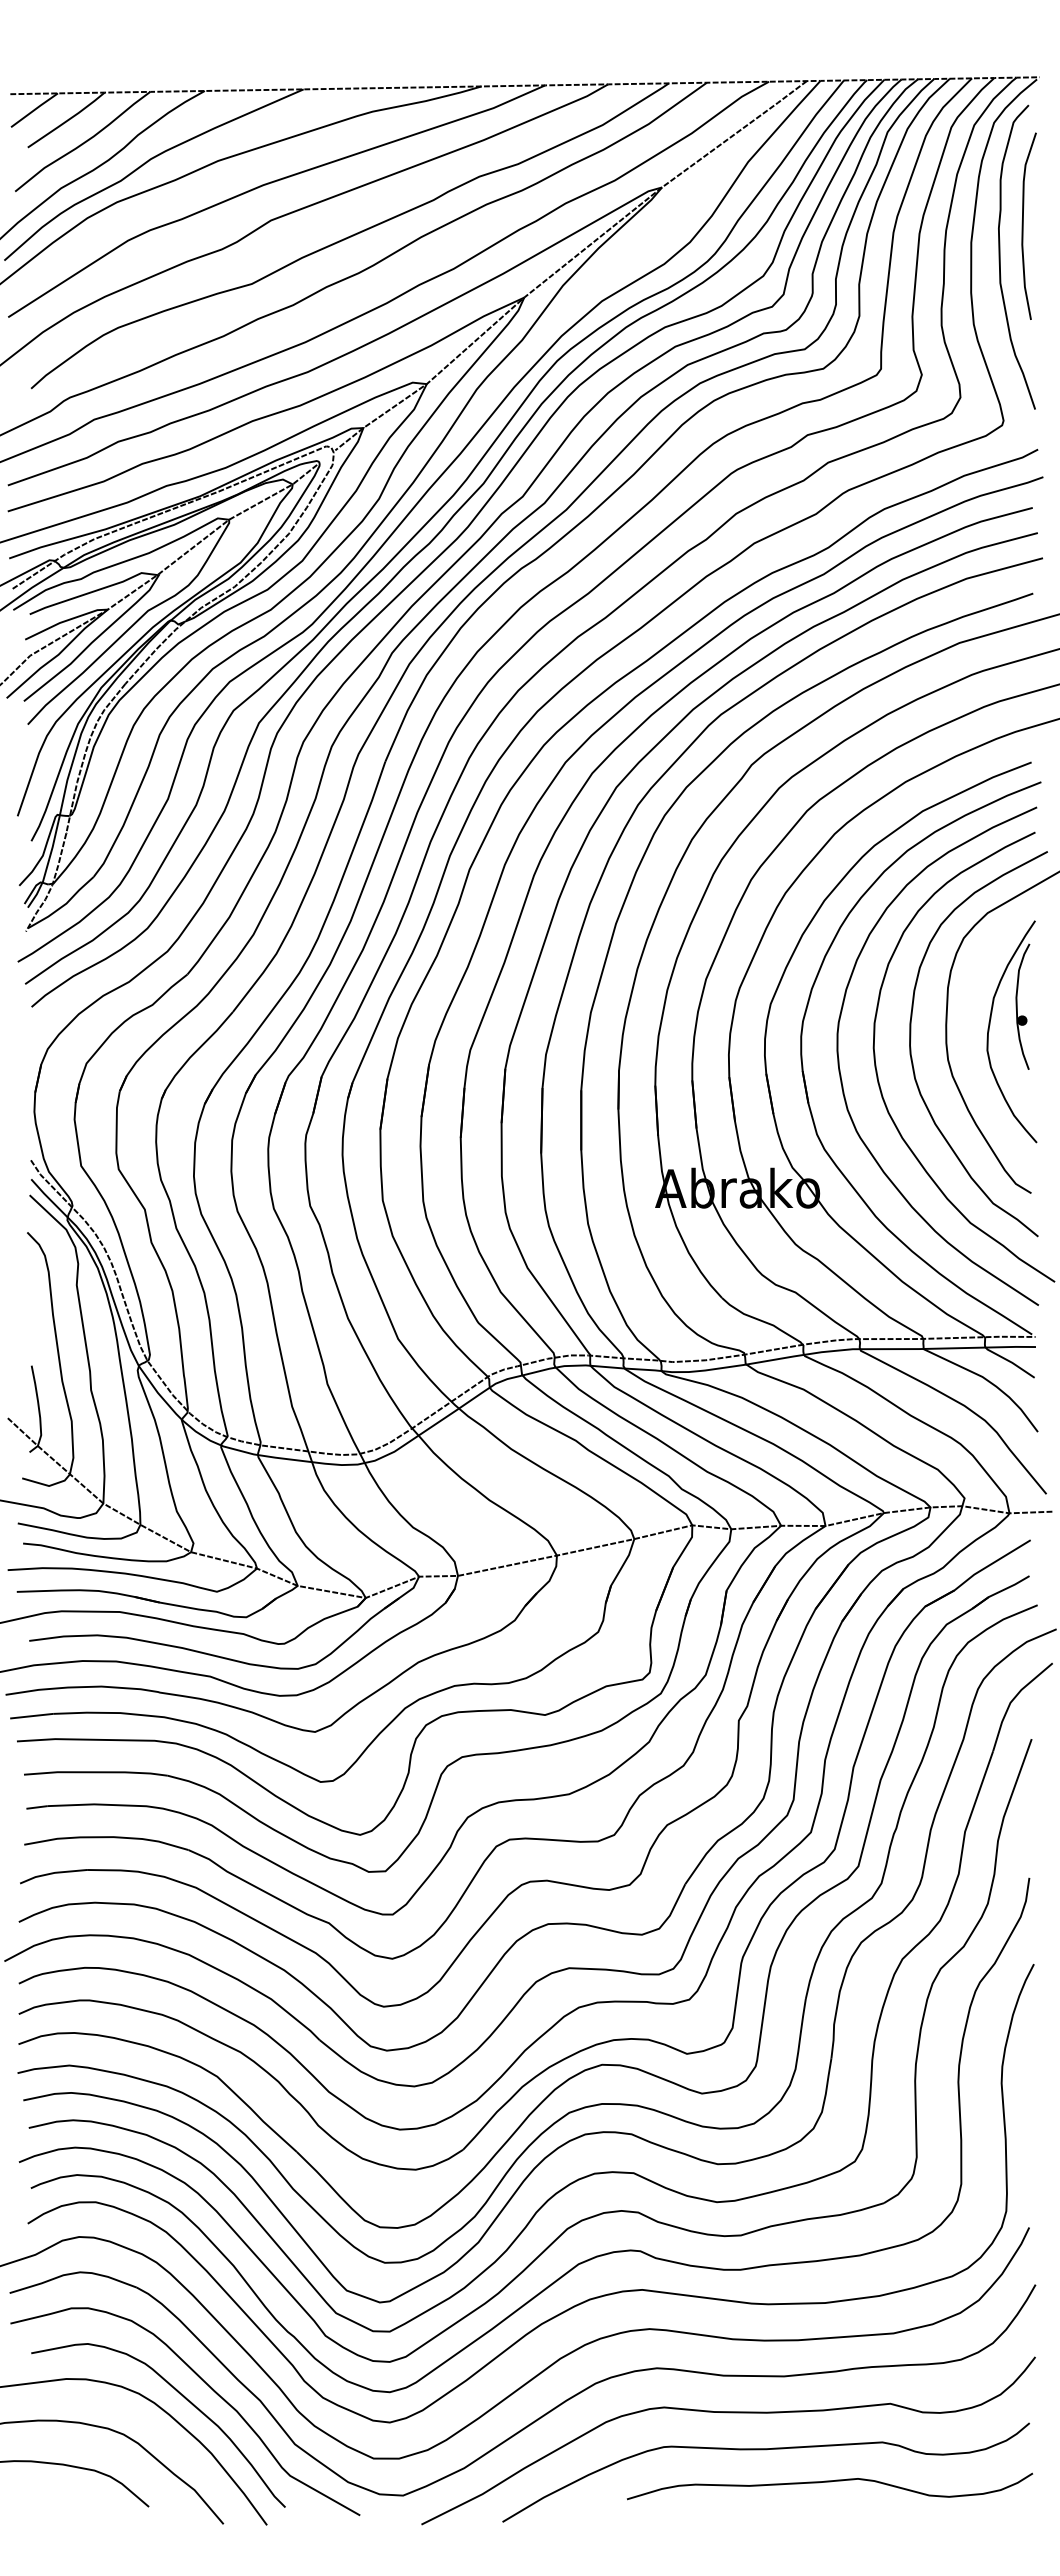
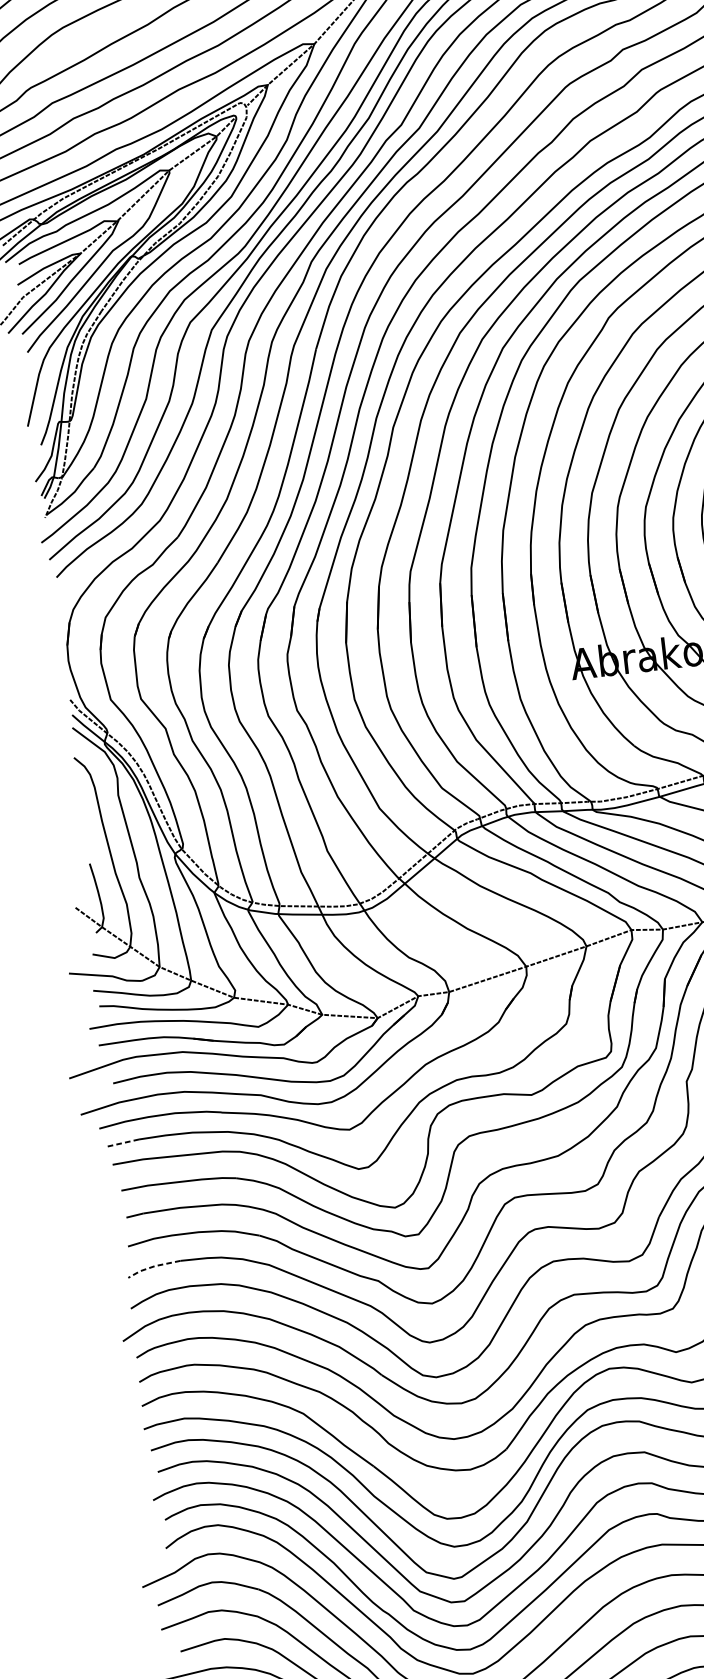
line: (31, 1716) -> (121, 1143), solid -> dashed
line: (52, 1873) -> (153, 1266), solid -> dashed

